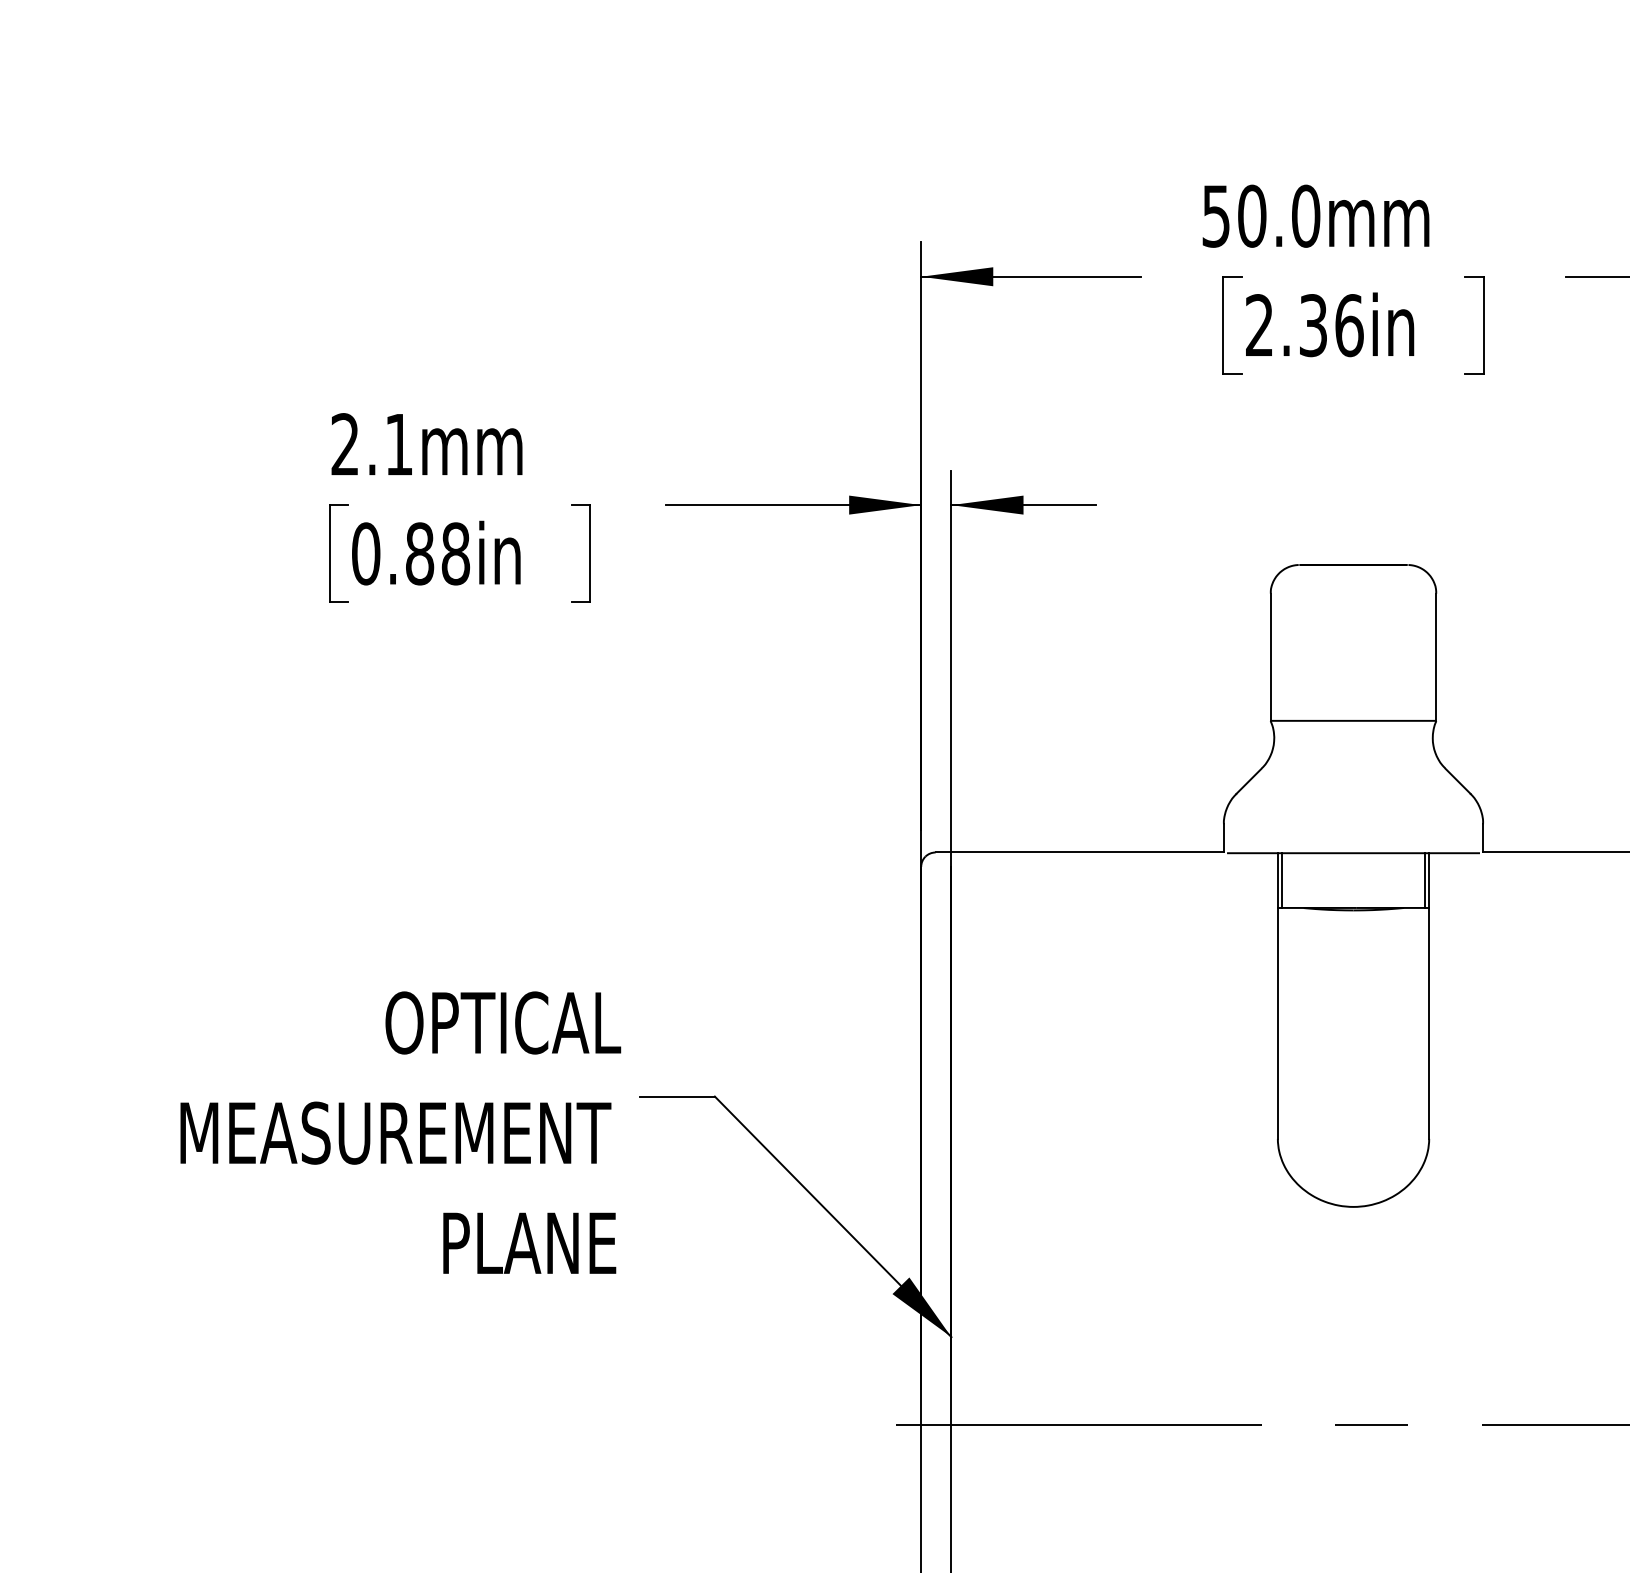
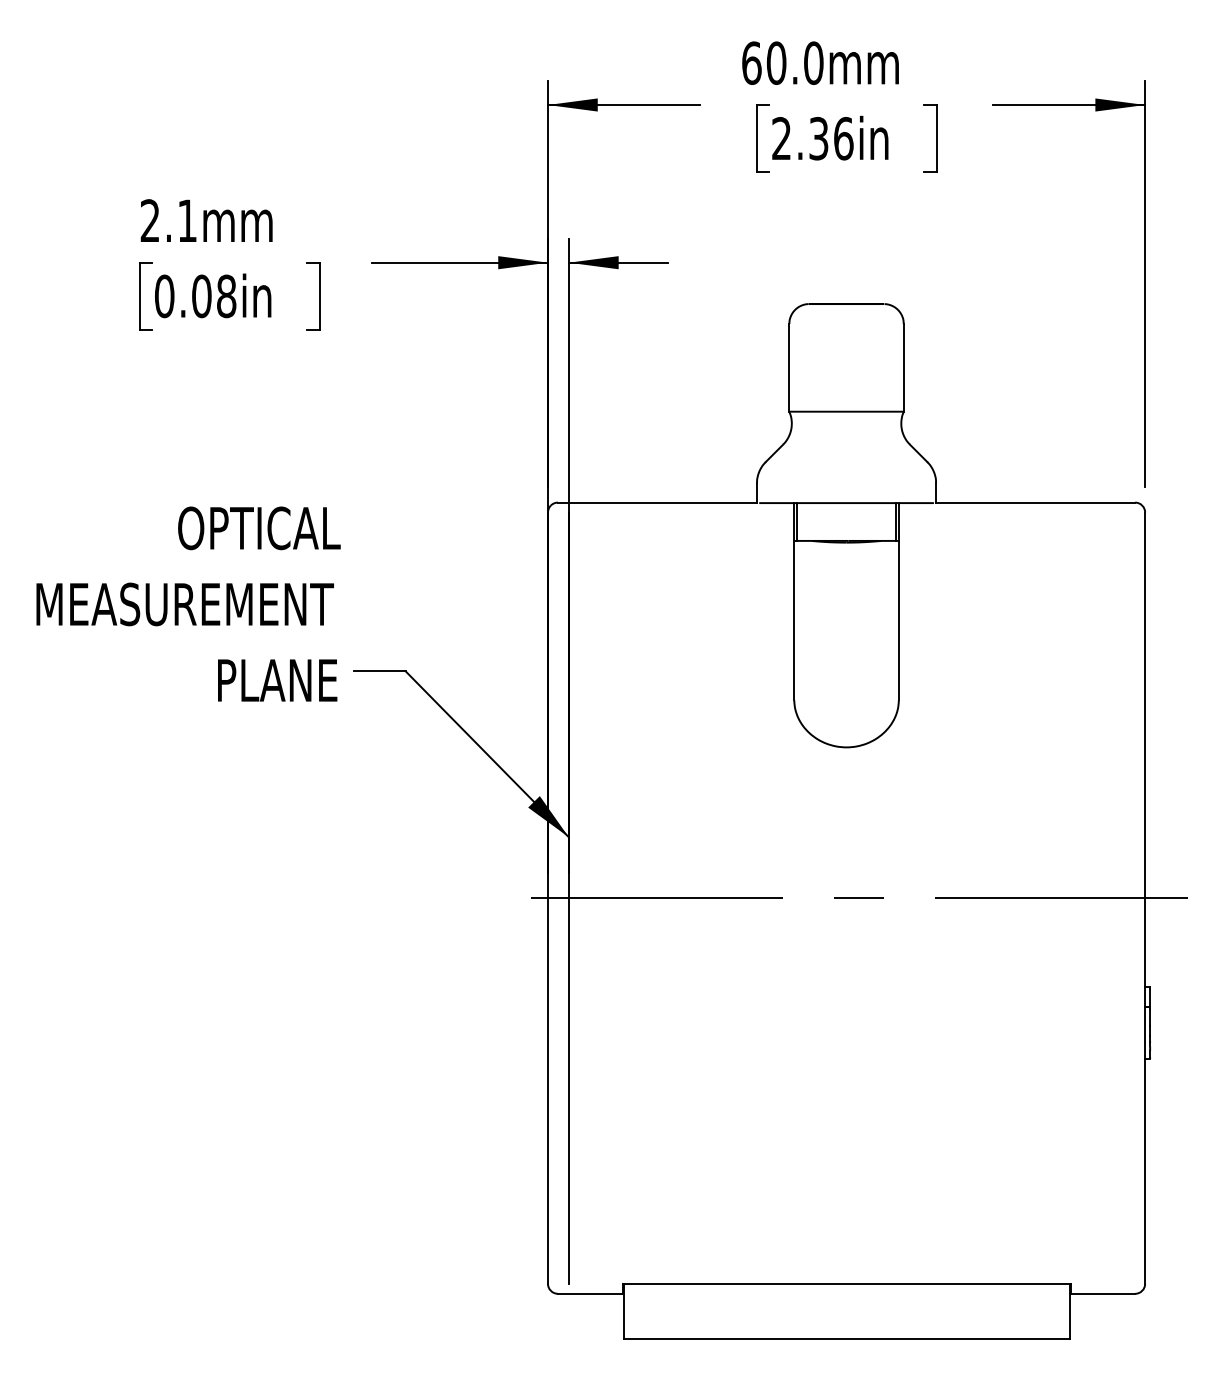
text: (1215, 215) -> (751, 62), 50.0mm -> 60.0mm
text: (419, 554) -> (201, 296), 0.88in -> 0.08in
text: (400, 1131) -> (188, 603), moved

